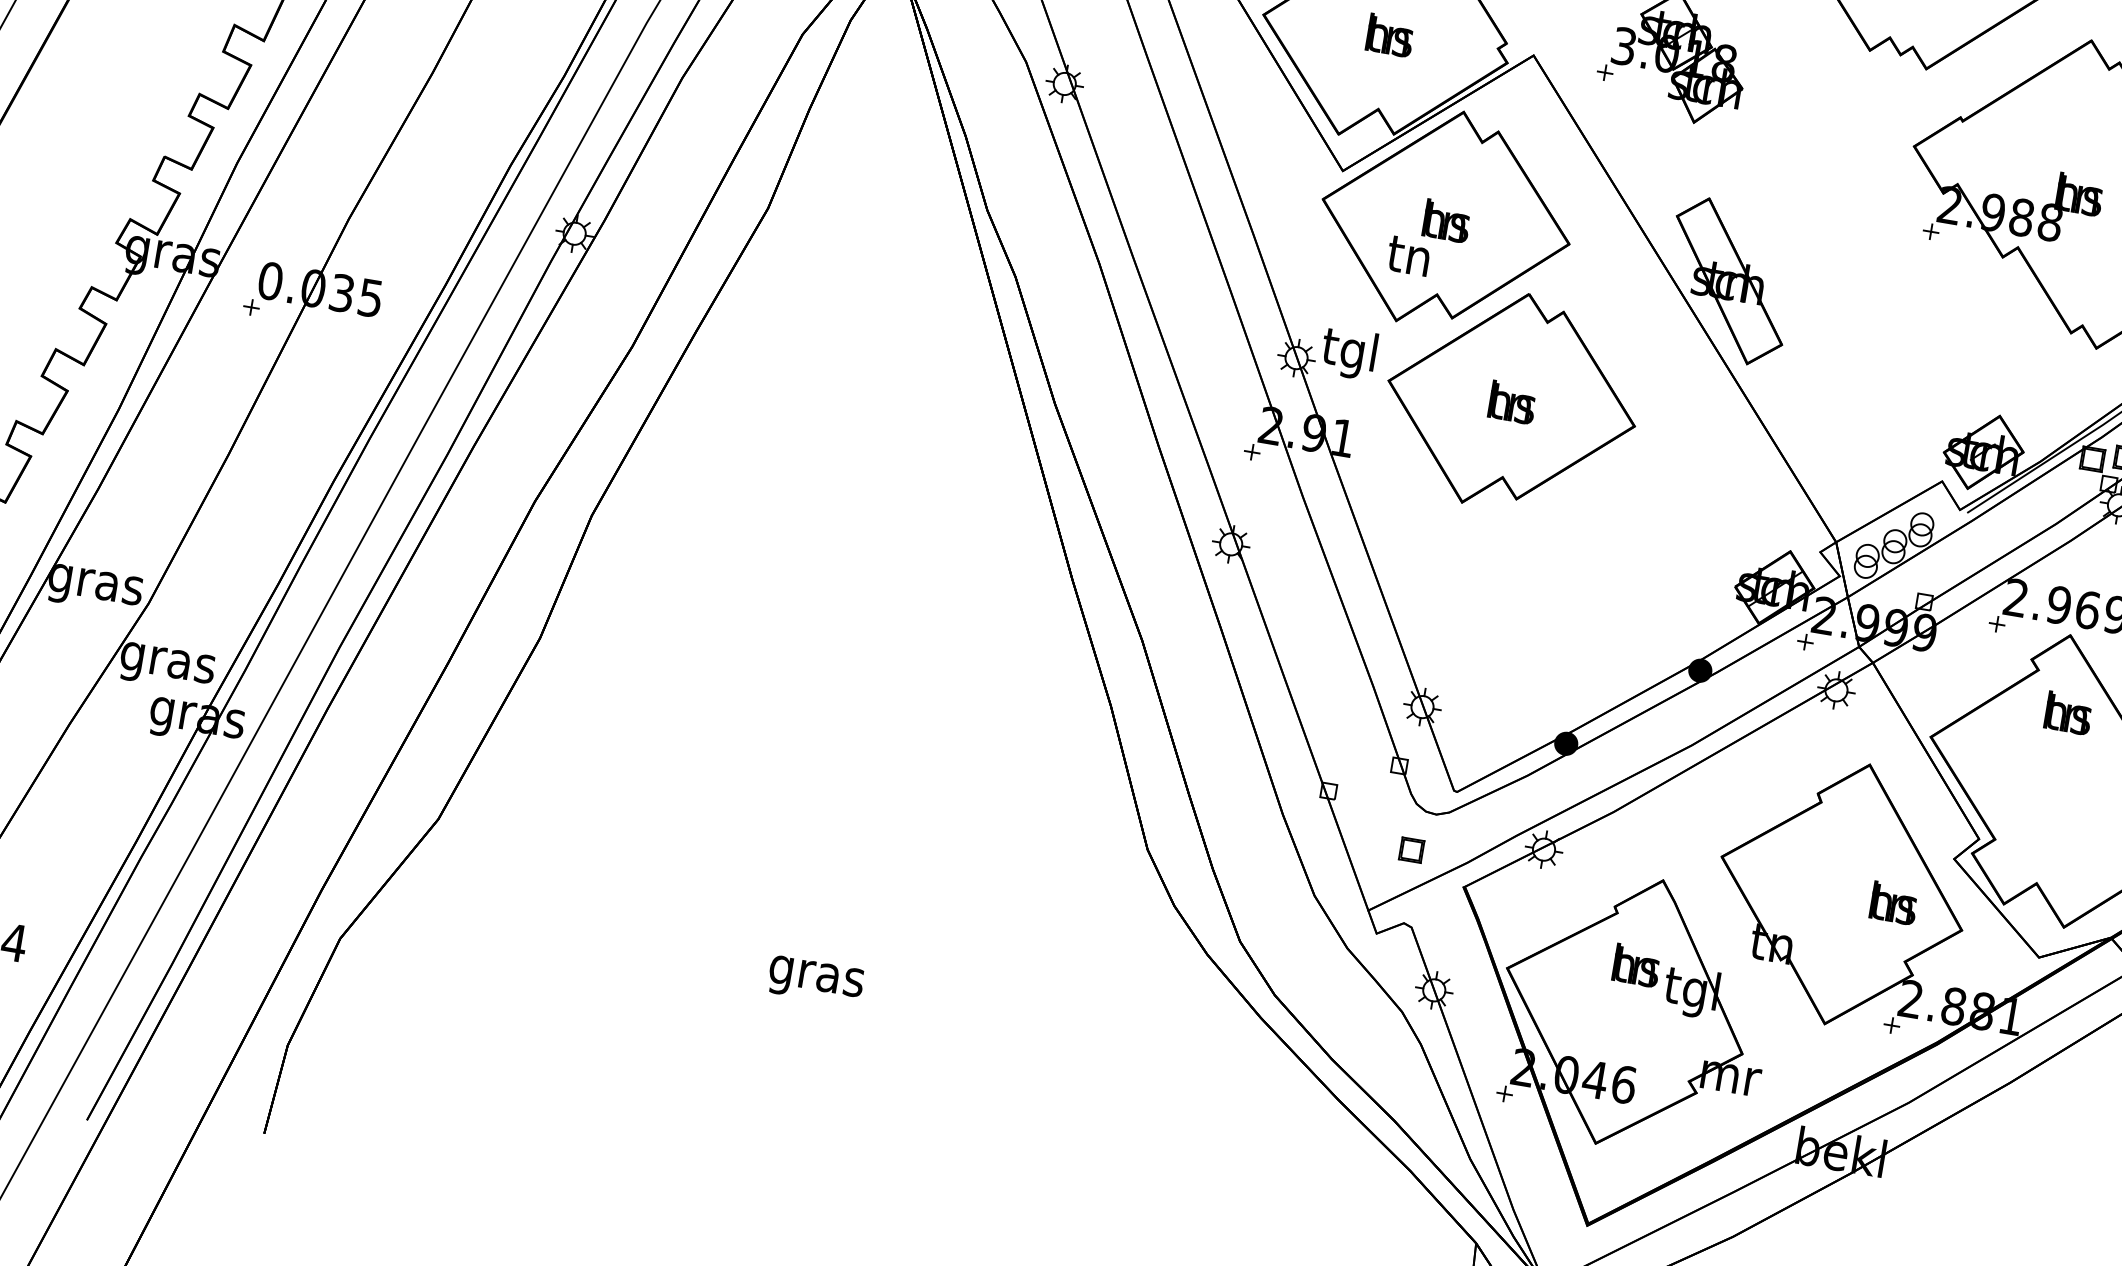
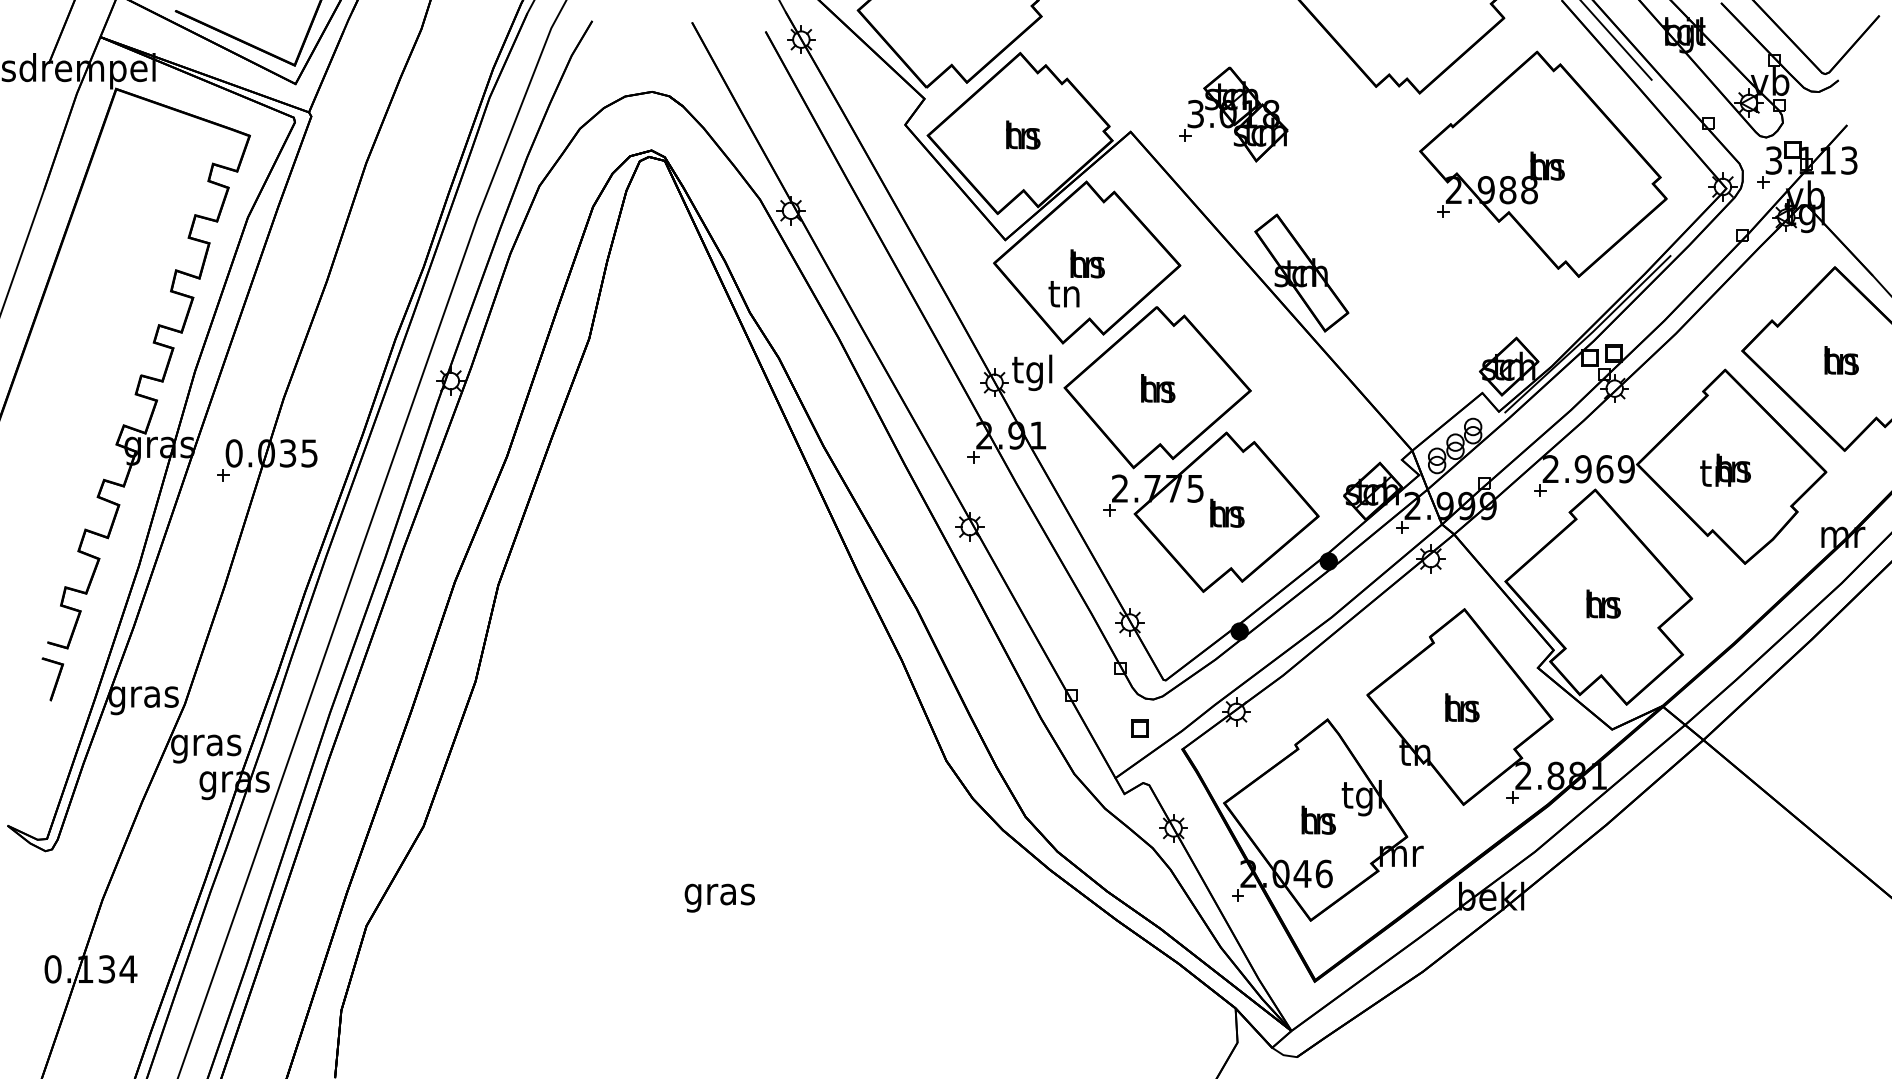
part: (1555, 577) -> (1211, 511), added
text: (2068, 712) -> (1603, 603), moved
text: (1894, 902) -> (1462, 707), moved
text: (1636, 964) -> (1318, 819), moved

